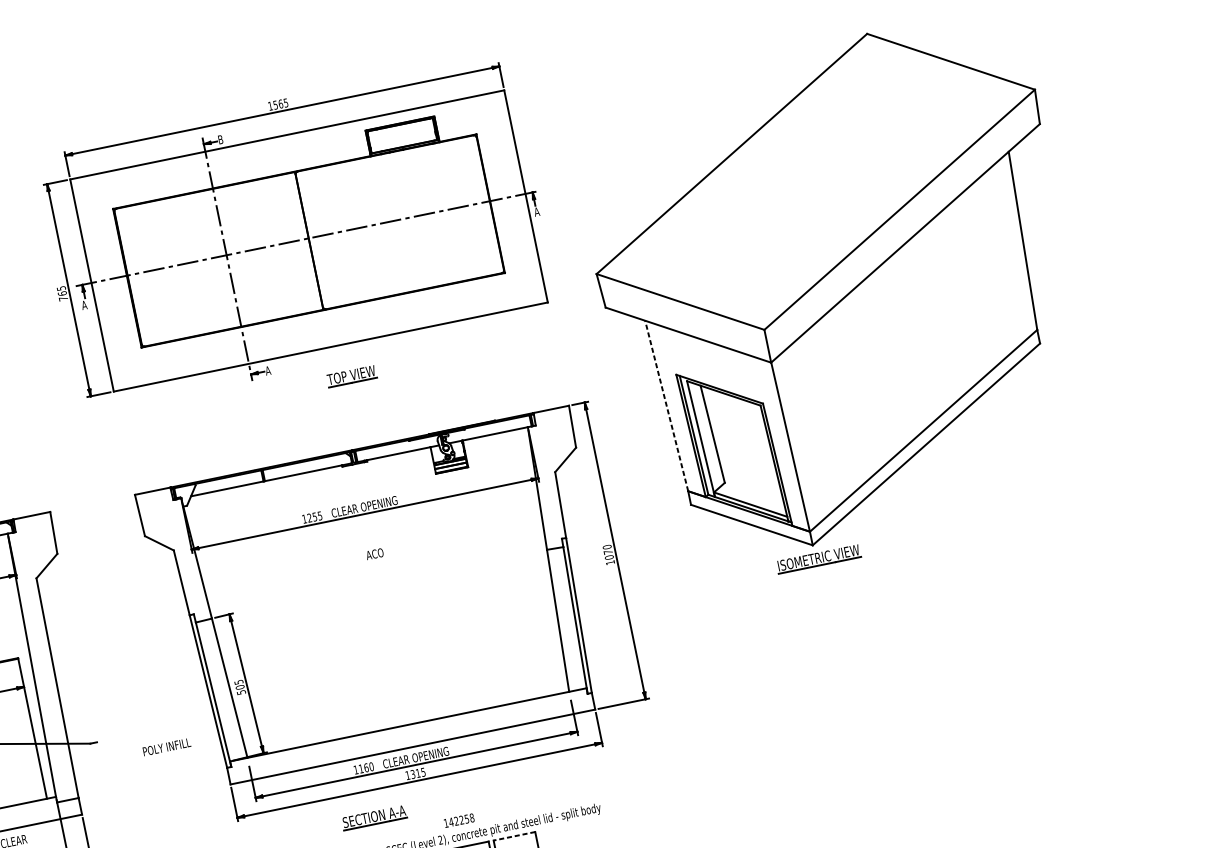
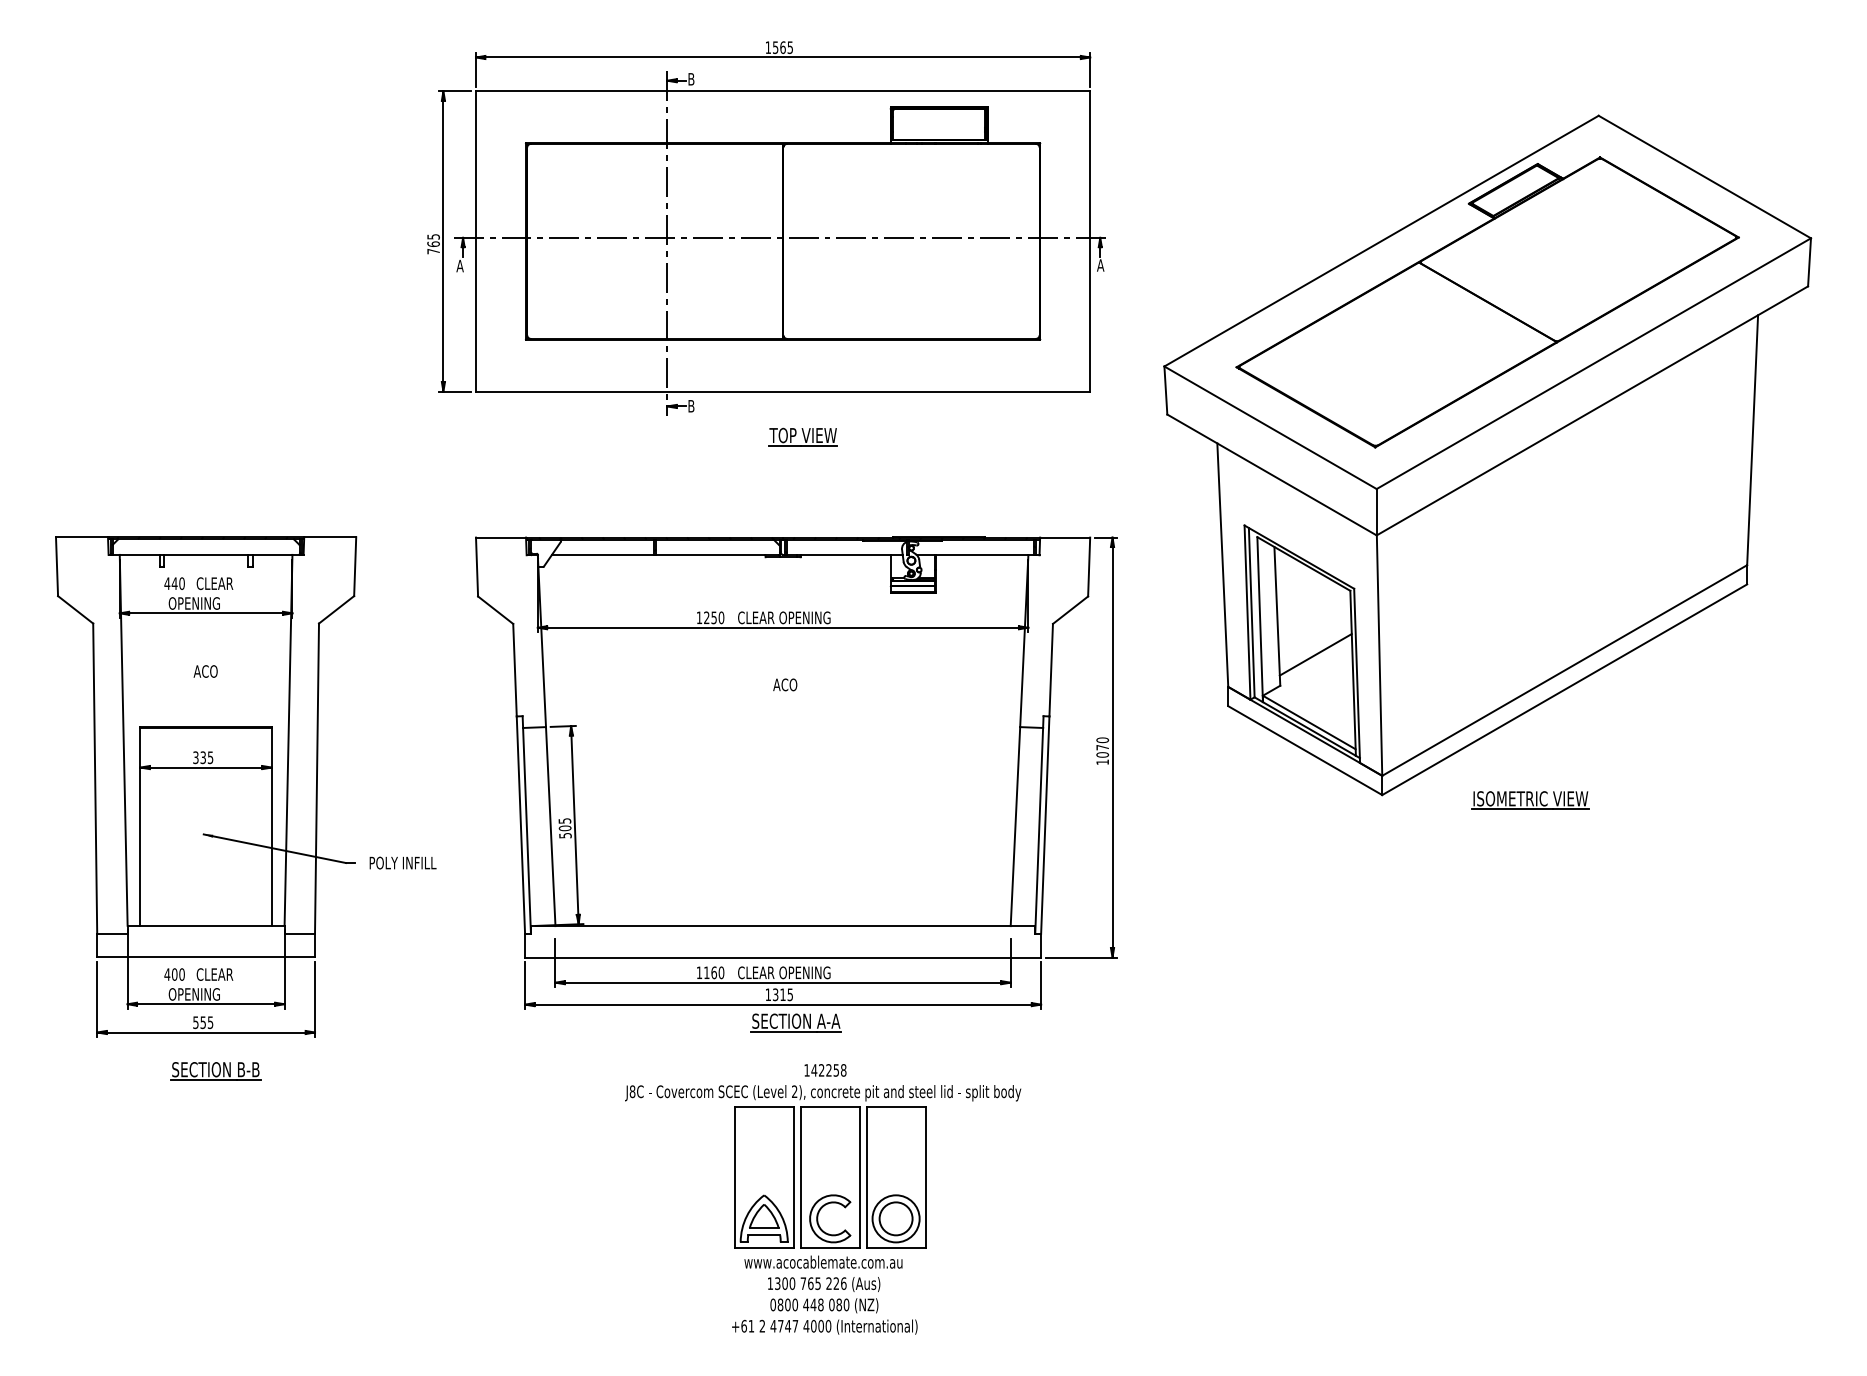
part: (815, 181) -> (1487, 302), added
text: (267, 371) -> (690, 406), A -> B
line: (666, 406) -> (1222, 565), dashed -> solid
line: (745, 455) -> (1315, 654), added
text: (320, 515) -> (721, 617), 1255 -> 1250
part: (818, 559) -> (1530, 800), moved
text: (166, 746) -> (402, 862), moved
part: (373, 817) -> (795, 1022), moved
line: (514, 836) -> (895, 1107), dashed -> solid

